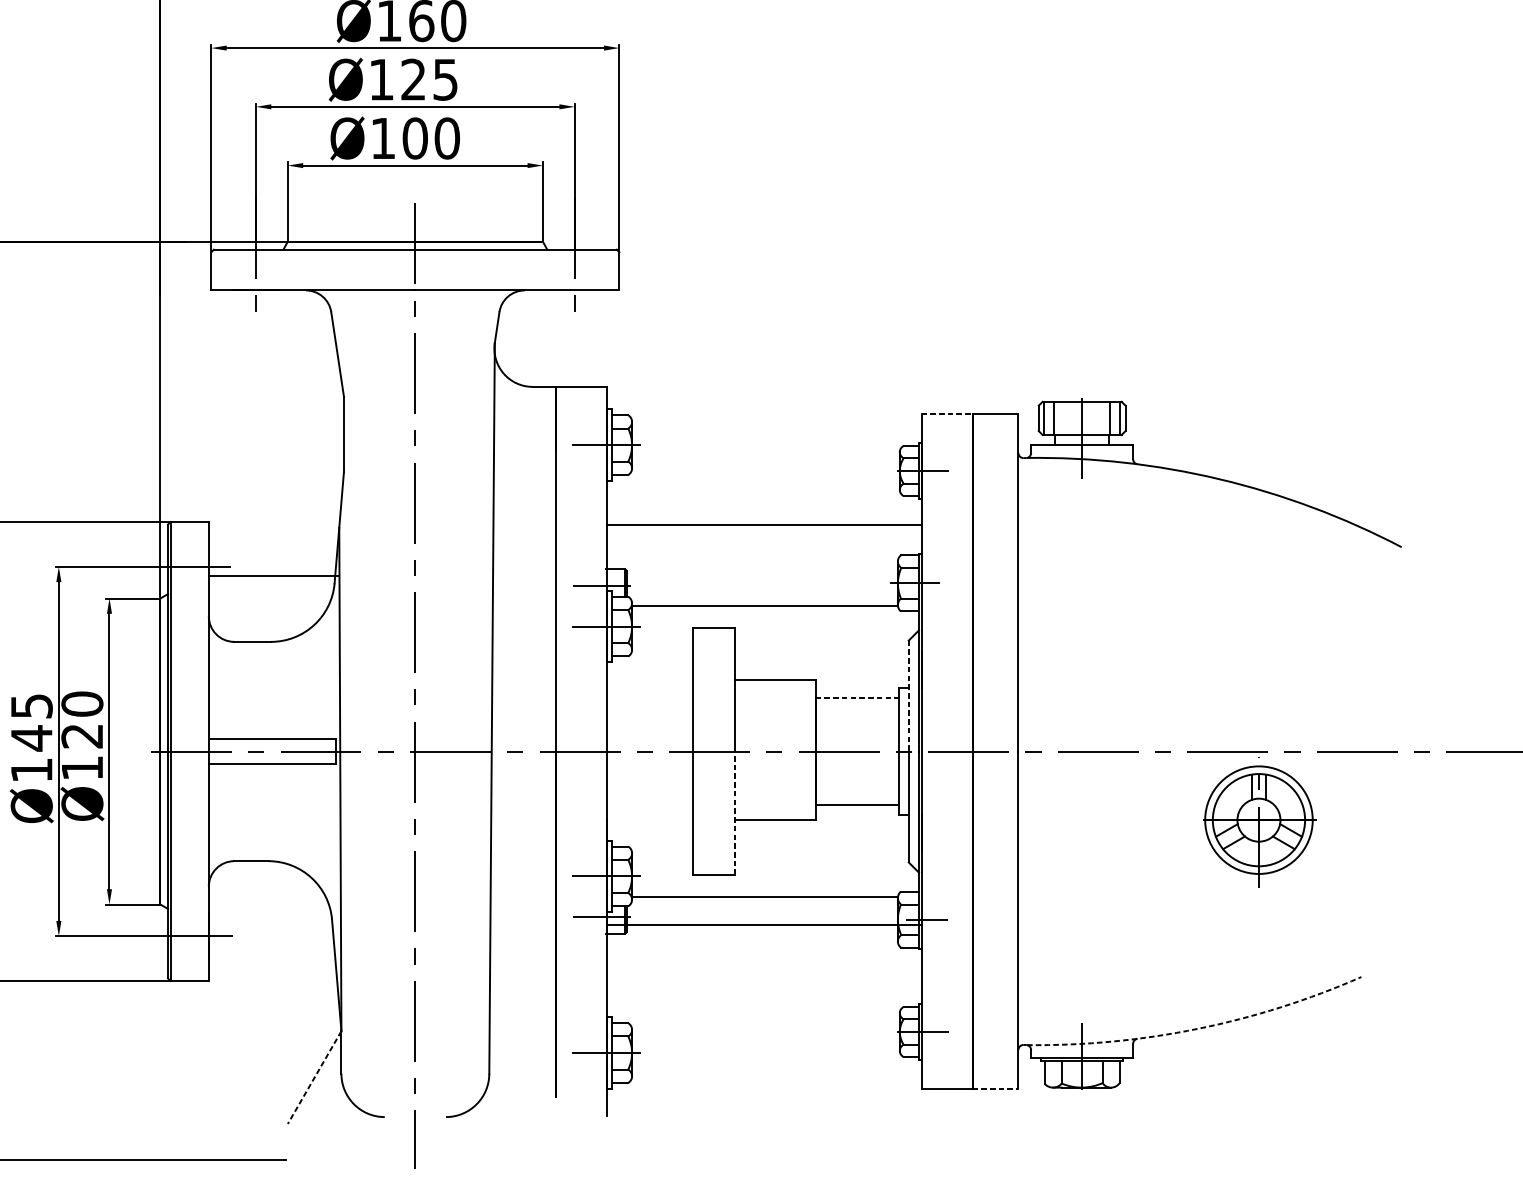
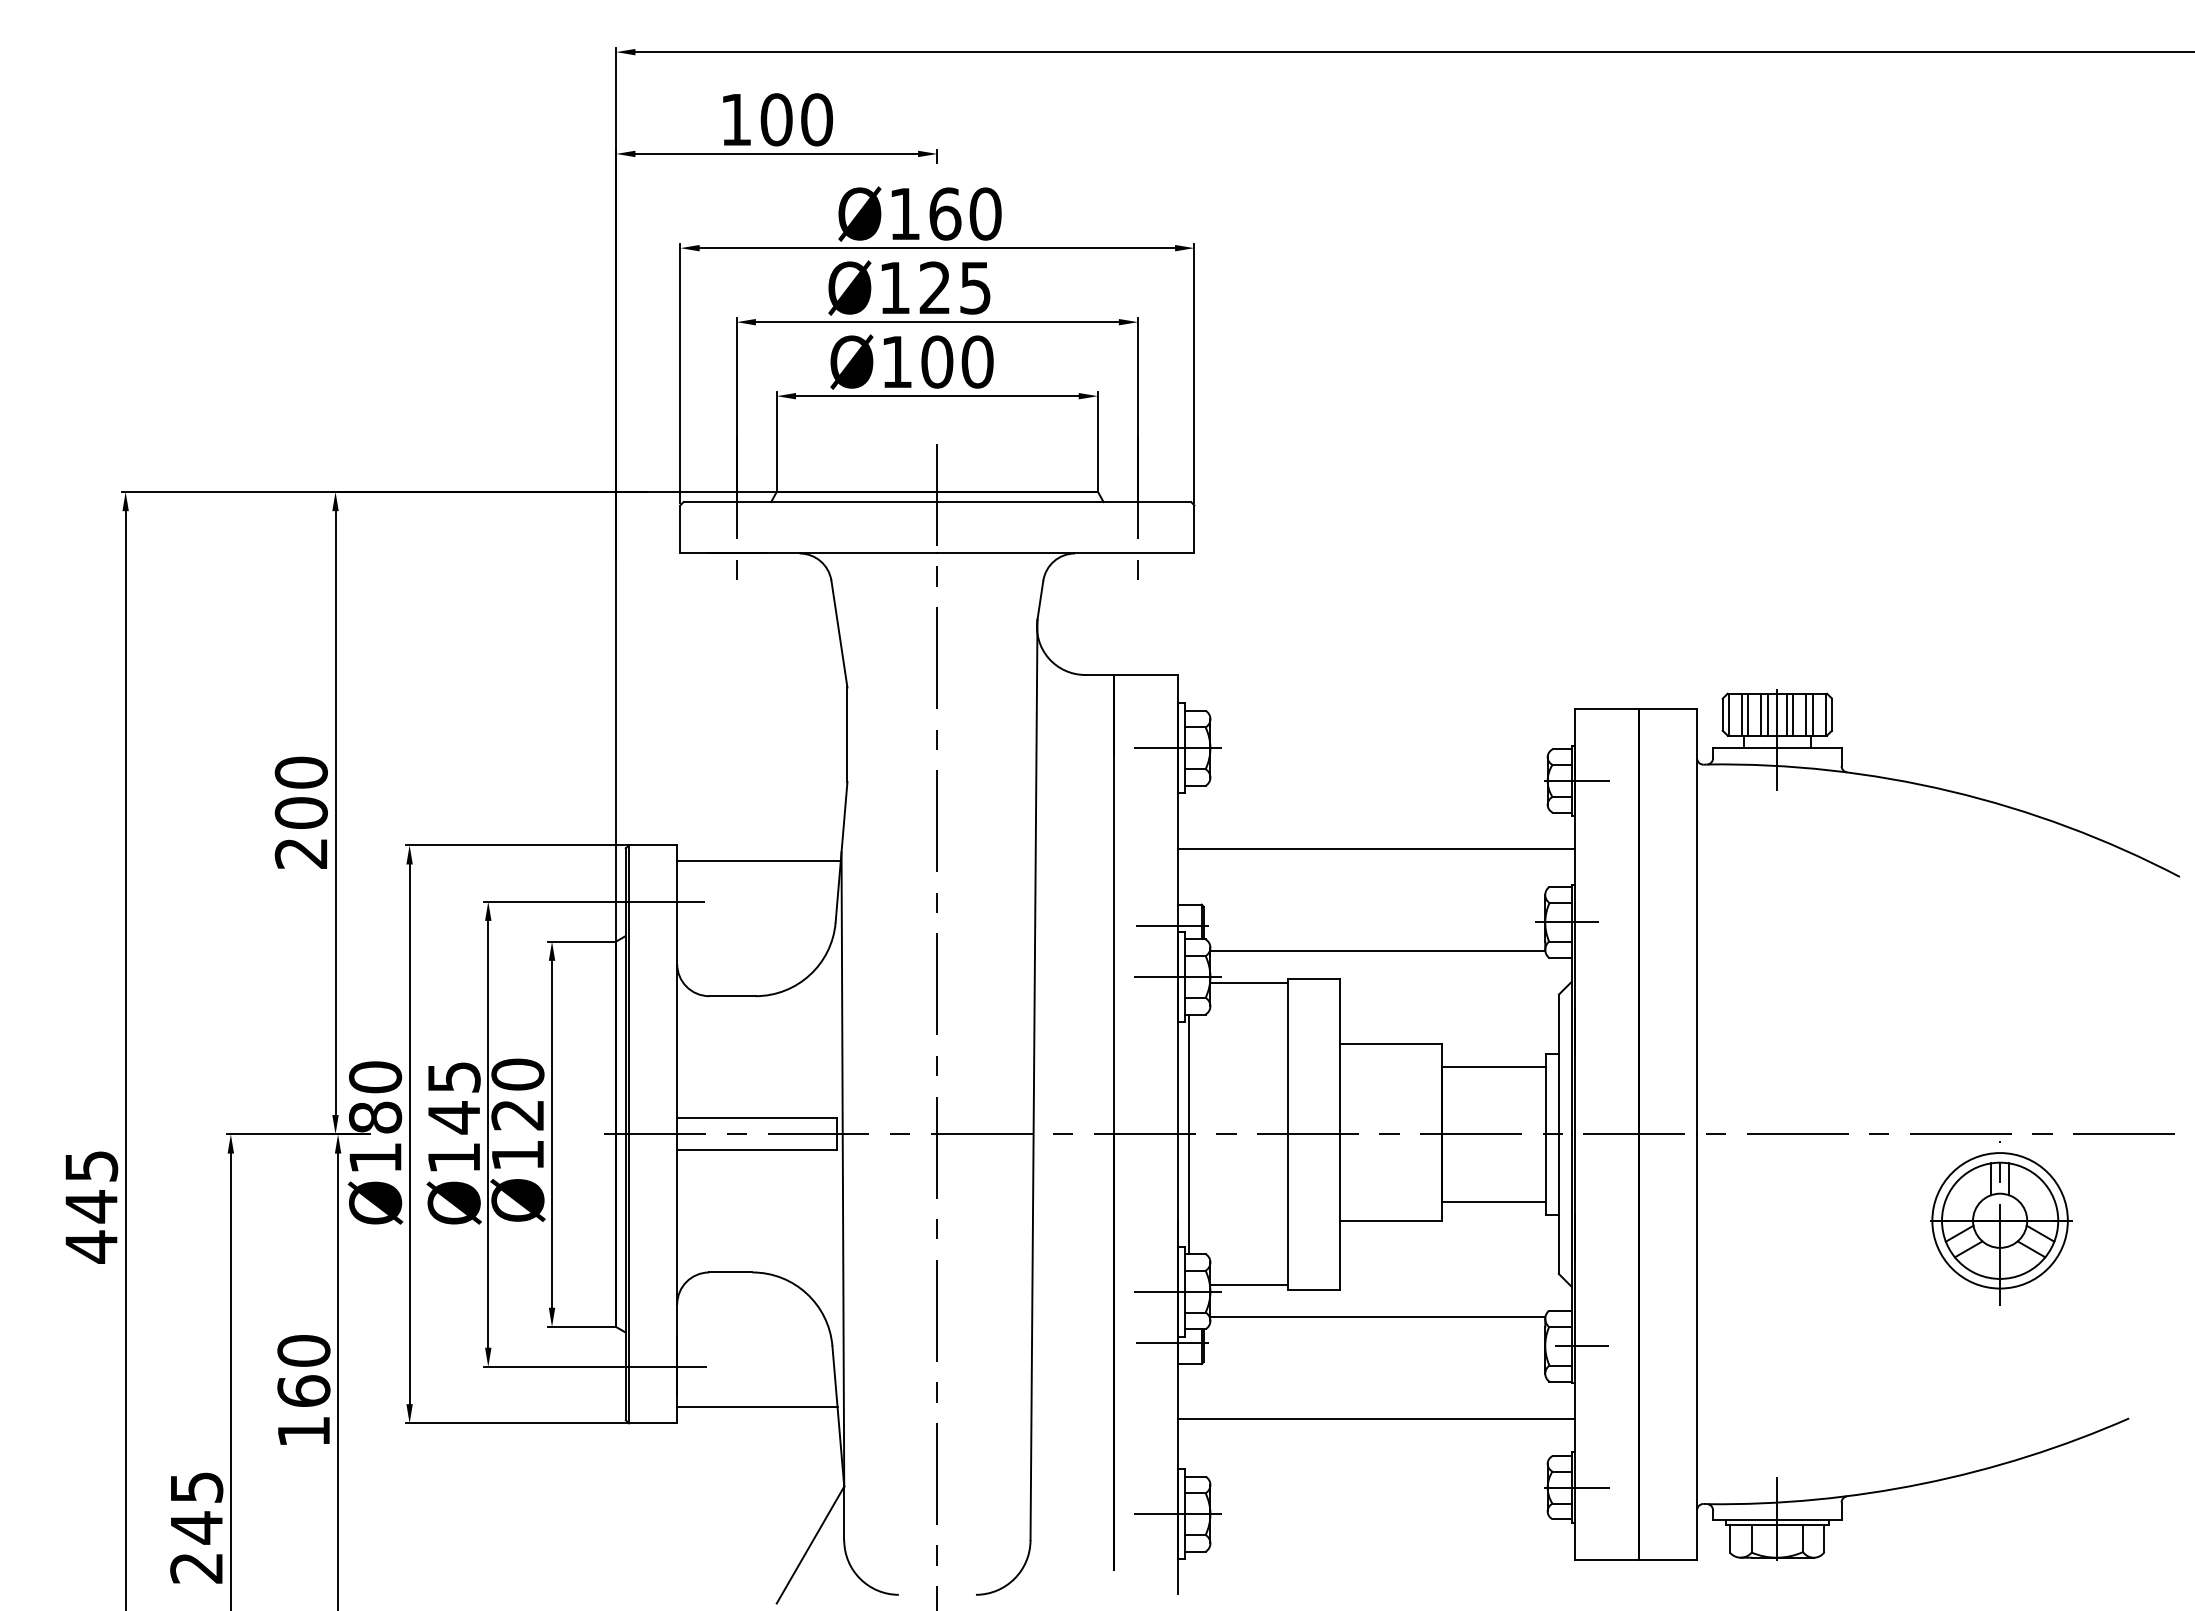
line: (947, 413) -> (1607, 708), dashed -> solid
line: (1059, 418) -> (1748, 714), added
line: (1069, 418) -> (1761, 714), added
line: (1074, 418) -> (1767, 714), added
line: (1090, 418) -> (1787, 714), added
line: (1094, 418) -> (1793, 714), added
line: (1105, 418) -> (1806, 714), added
line: (273, 576) -> (758, 861), moved
line: (662, 631) -> (1248, 983), added
line: (908, 696) -> (1558, 1064), dashed -> solid
line: (857, 697) -> (1494, 1066), dashed -> solid
line: (614, 751) -> (1188, 1134), added
line: (734, 813) -> (1339, 1212), dashed -> solid
line: (662, 871) -> (1248, 1285), added
line: (763, 924) -> (1376, 1419), moved
line: (272, 968) -> (757, 1407), added
arc: (1198, 1028) -> (1923, 1483), dashed -> solid
line: (314, 1077) -> (810, 1545), dashed -> solid
line: (995, 1089) -> (1668, 1559), dashed -> solid

